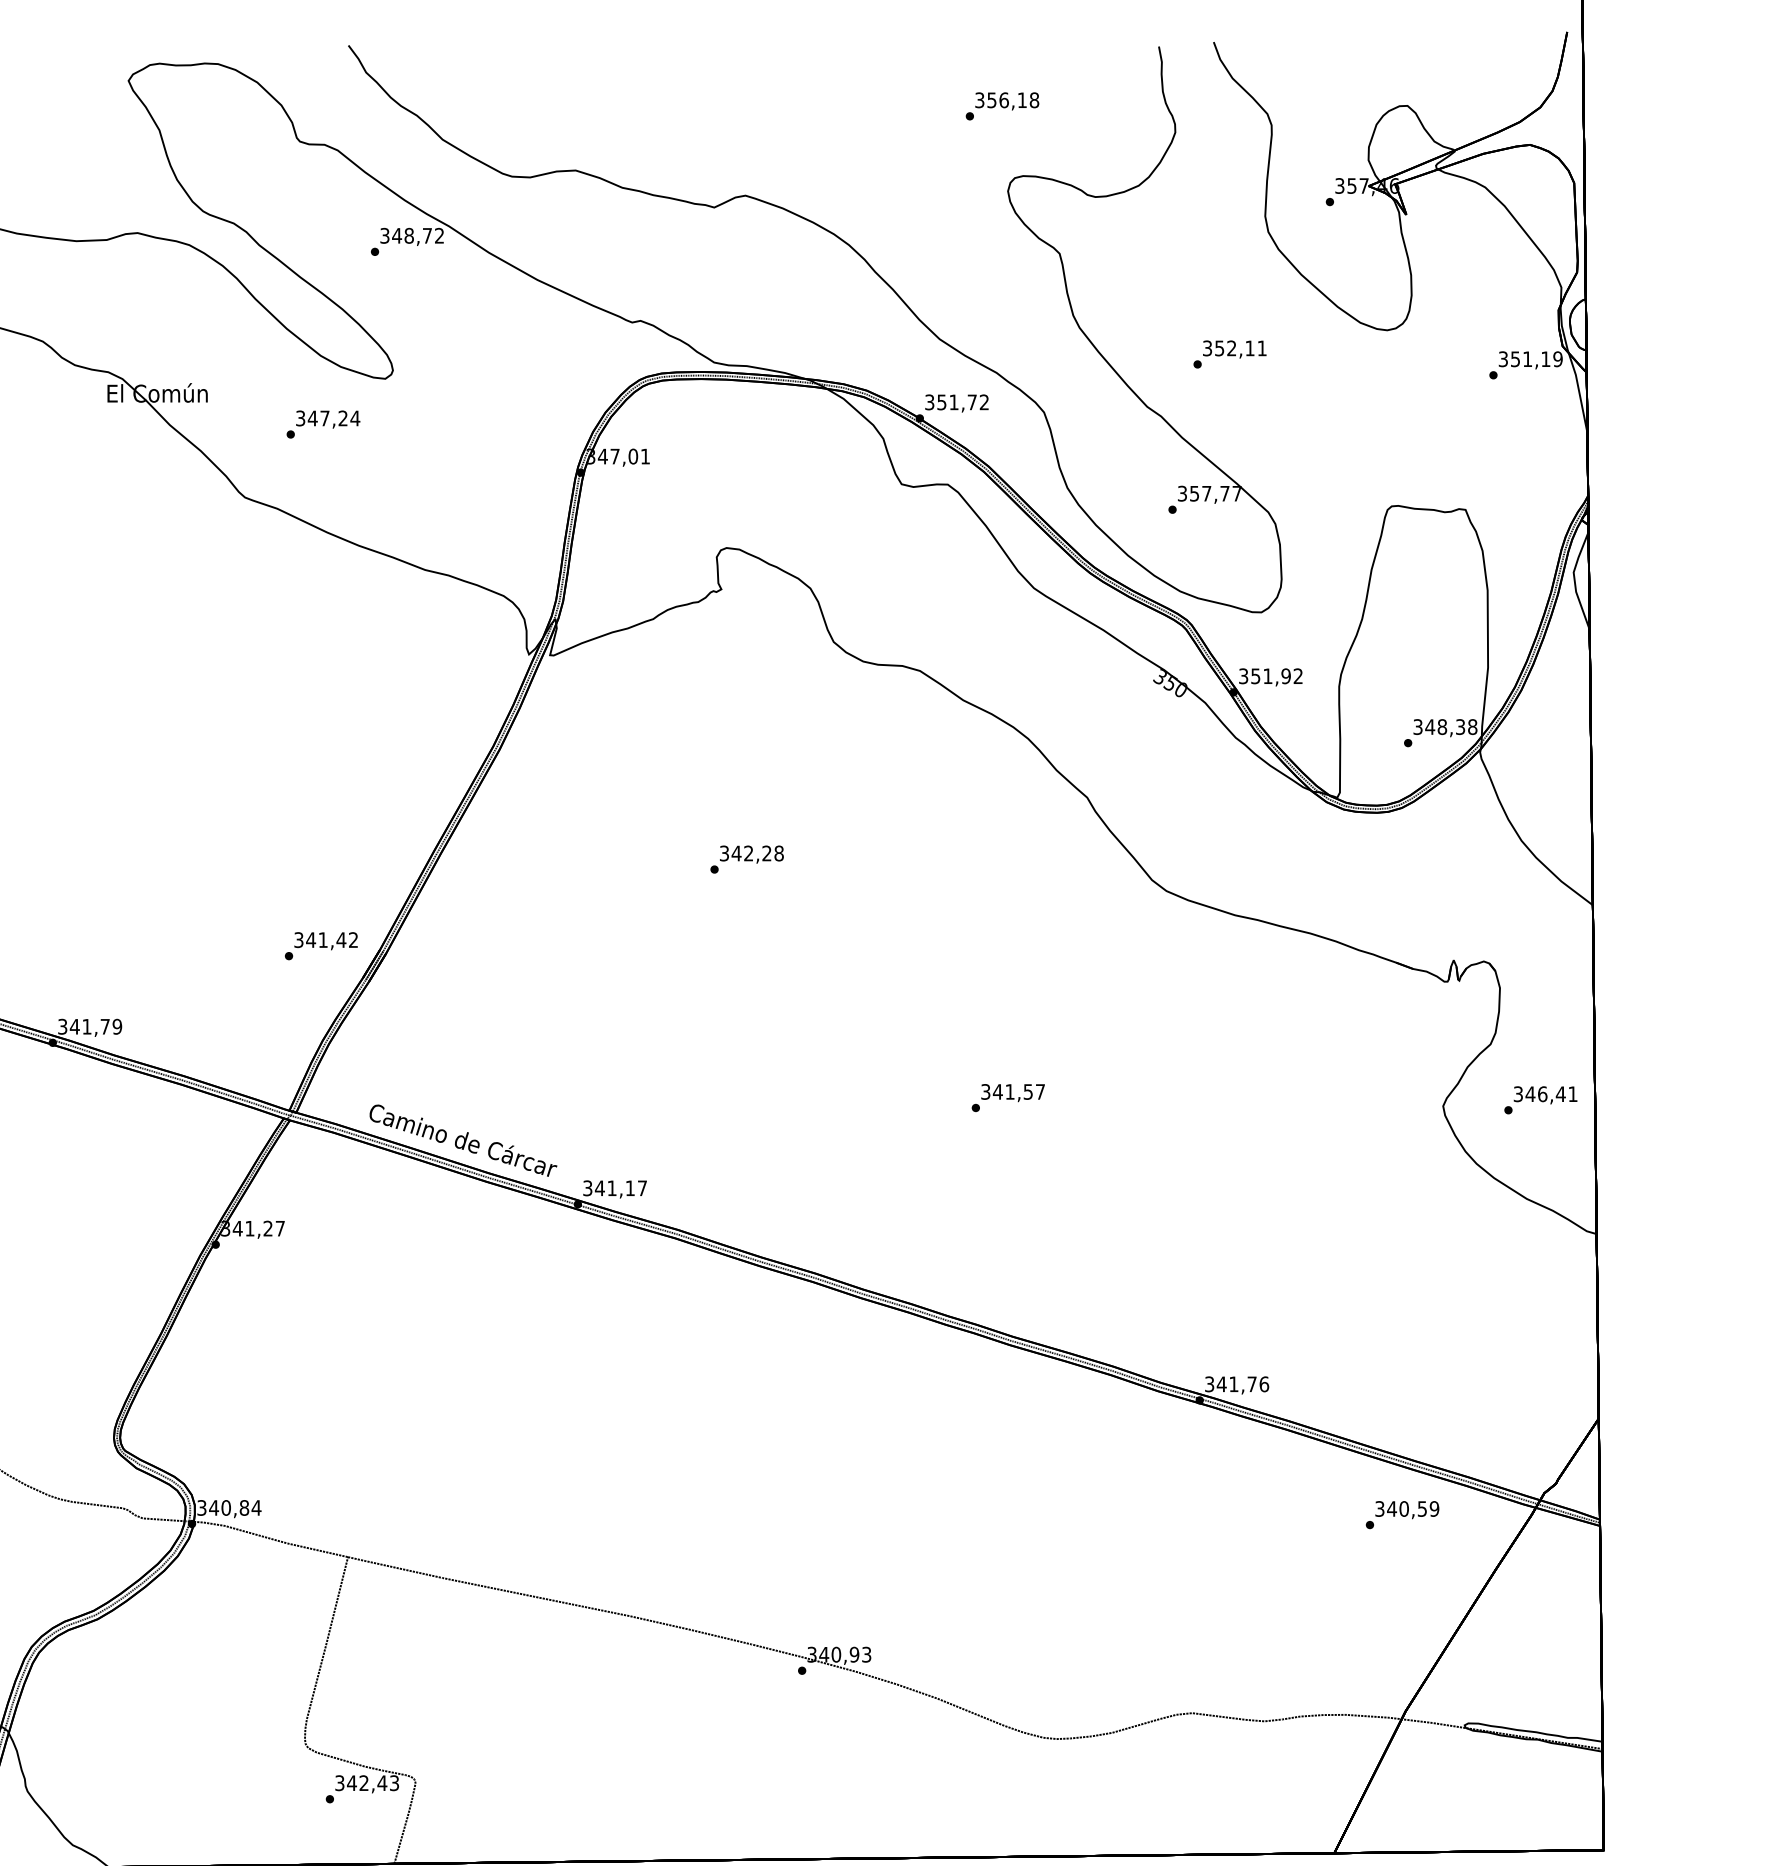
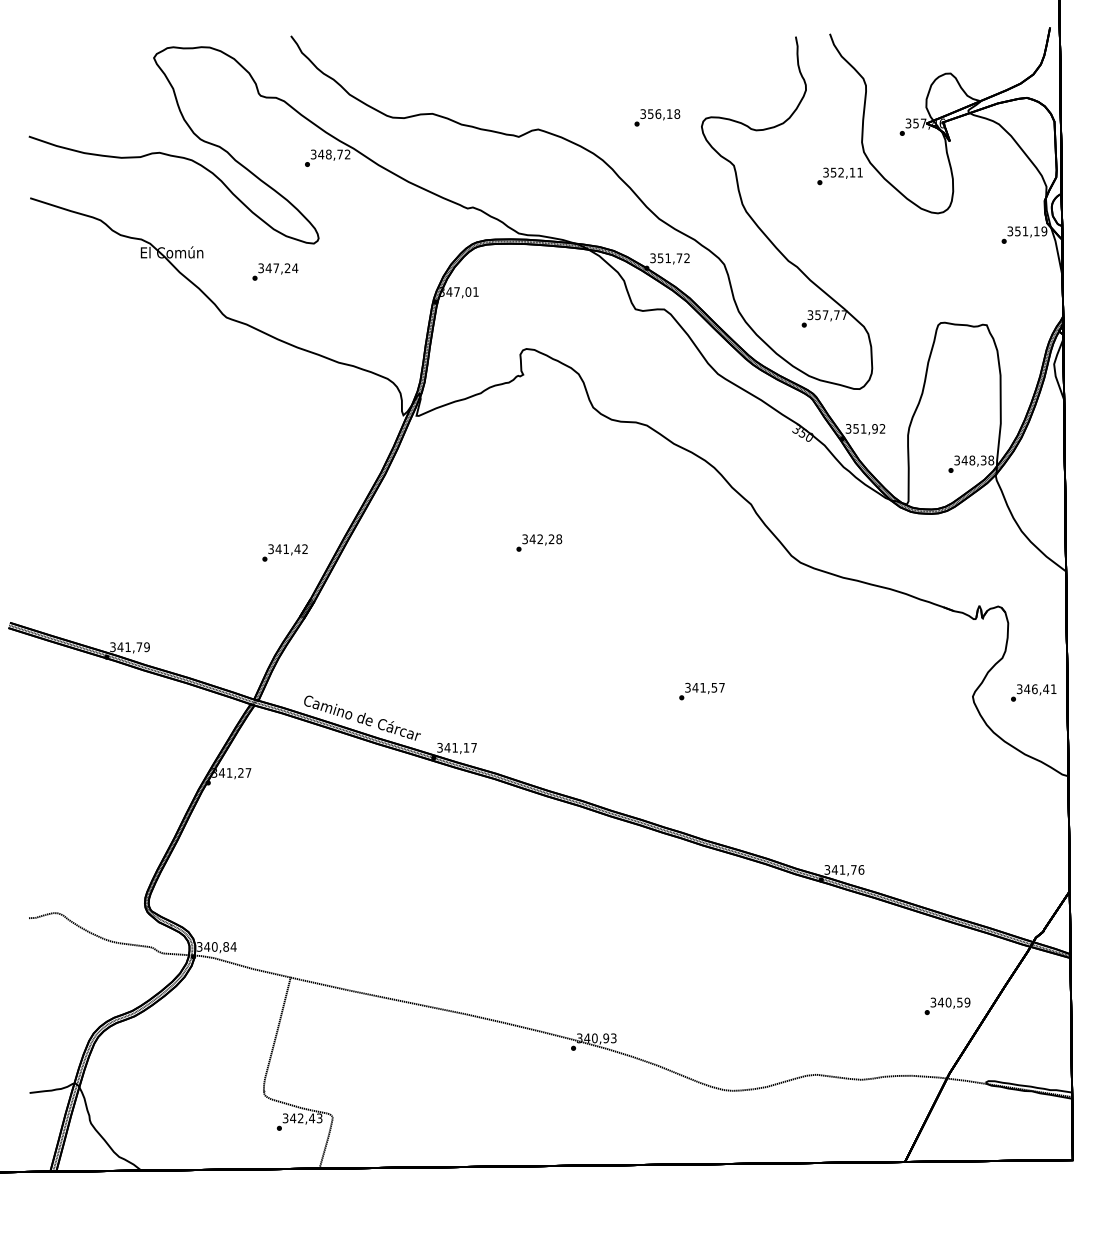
text: (1002, 105) -> (657, 117), moved
text: (1229, 354) -> (839, 176), moved
text: (320, 945) -> (284, 552), moved
text: (1402, 1515) -> (947, 1006), moved

